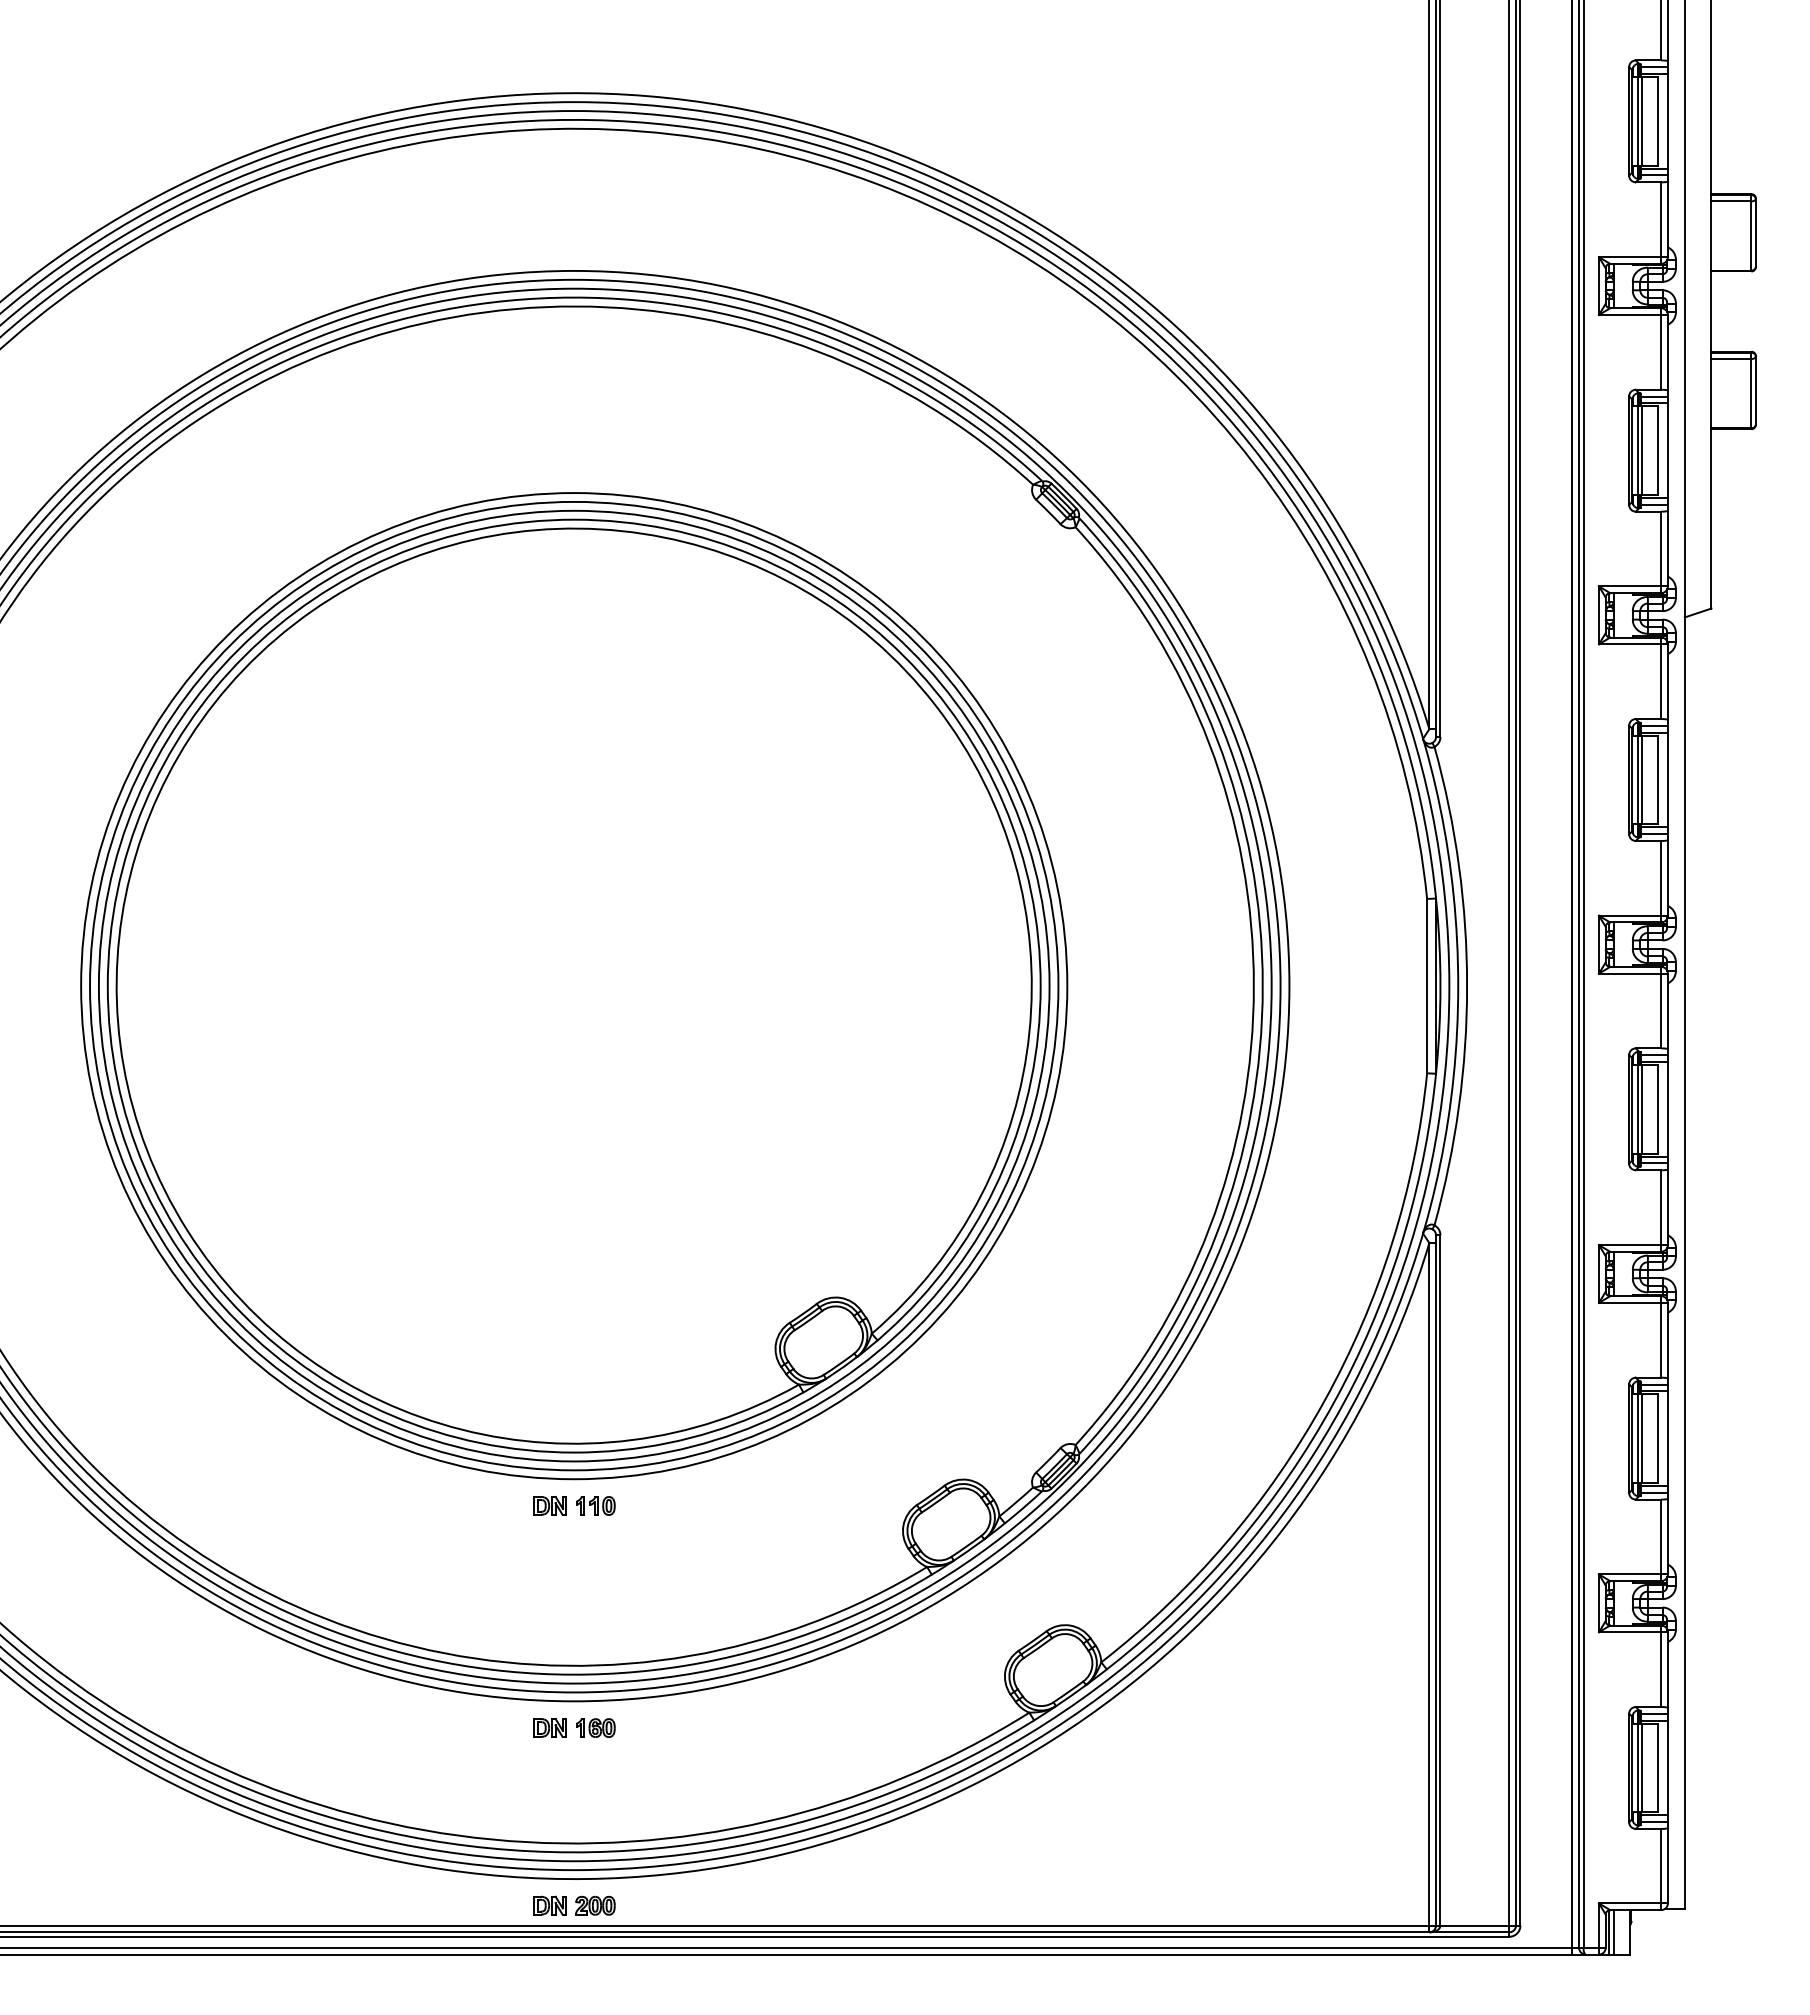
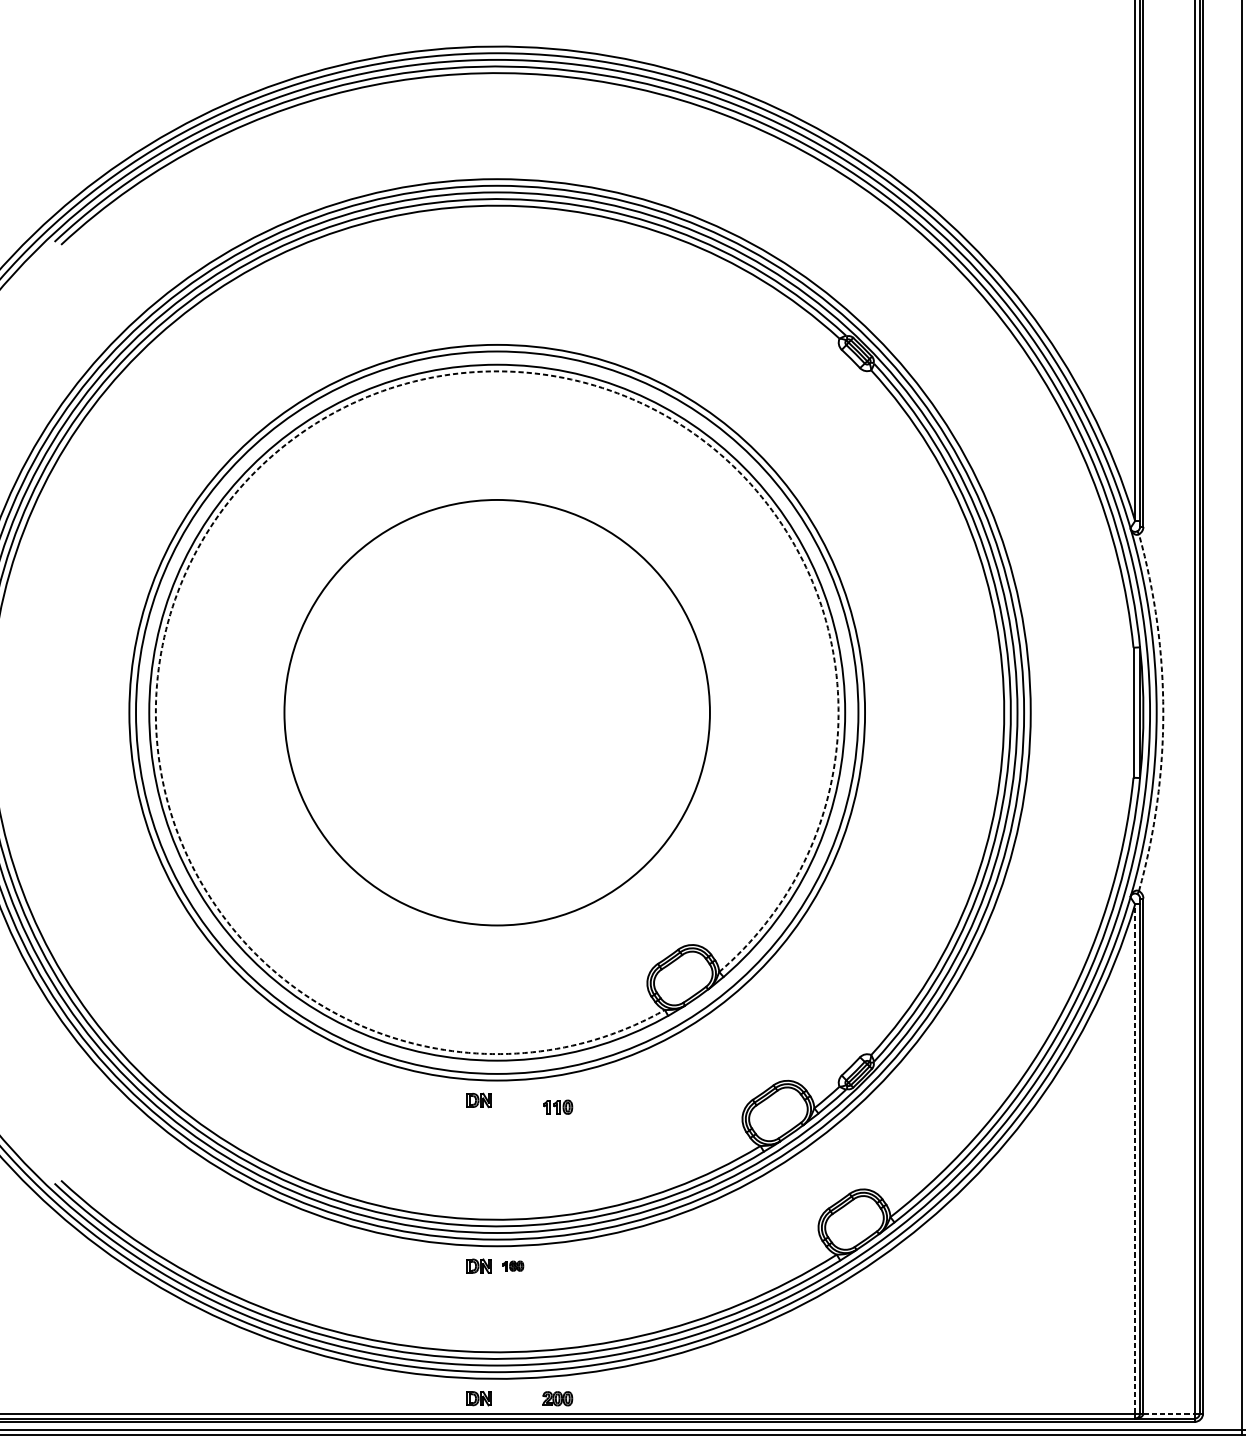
arc: (311, 611) -> (301, 433), solid -> dashed
circle: (573, 985) -> (496, 712), size x0.6
arc: (1467, 986) -> (1163, 712), solid -> dashed
part: (595, 1505) -> (557, 1106), moved
line: (1429, 1583) -> (1135, 1158), solid -> dashed
part: (595, 1727) -> (513, 1265), size x0.7
part: (595, 1905) -> (557, 1398), moved
line: (1475, 1925) -> (1169, 1413), solid -> dashed

